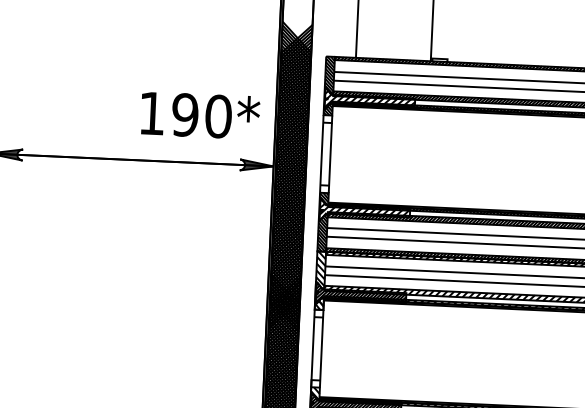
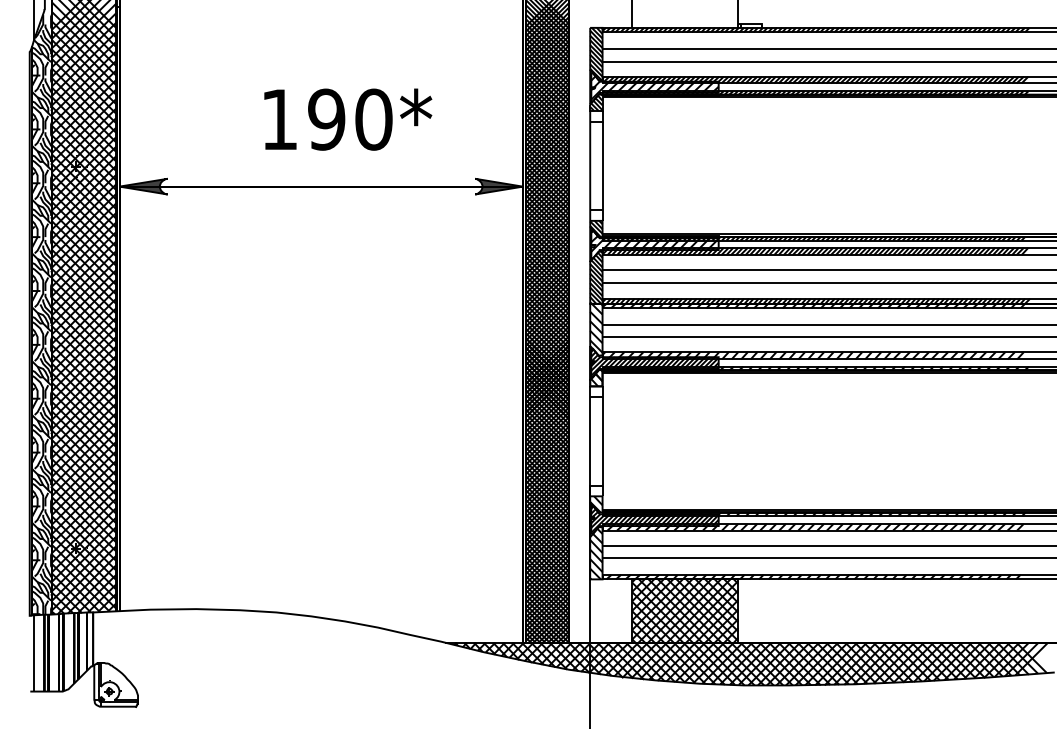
text: (200, 115) -> (348, 119), moved

